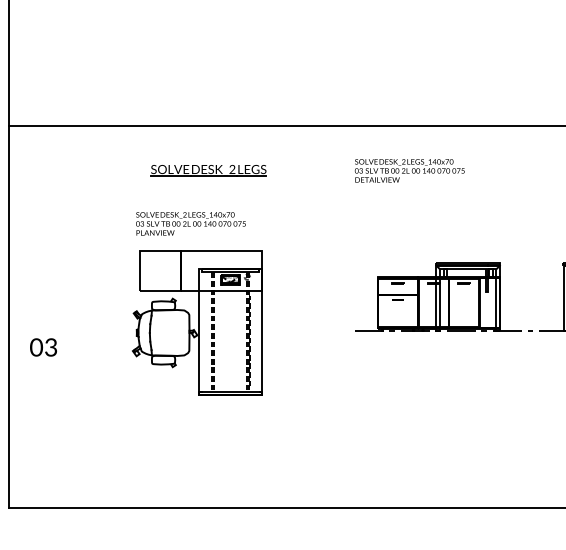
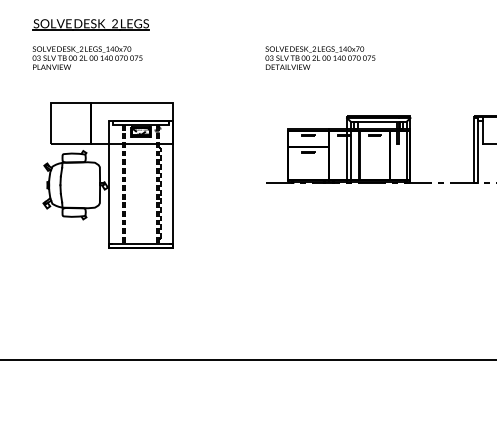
part: (208, 170) -> (91, 24), moved
text: (409, 170) -> (320, 57), moved
text: (190, 223) -> (87, 57), moved

